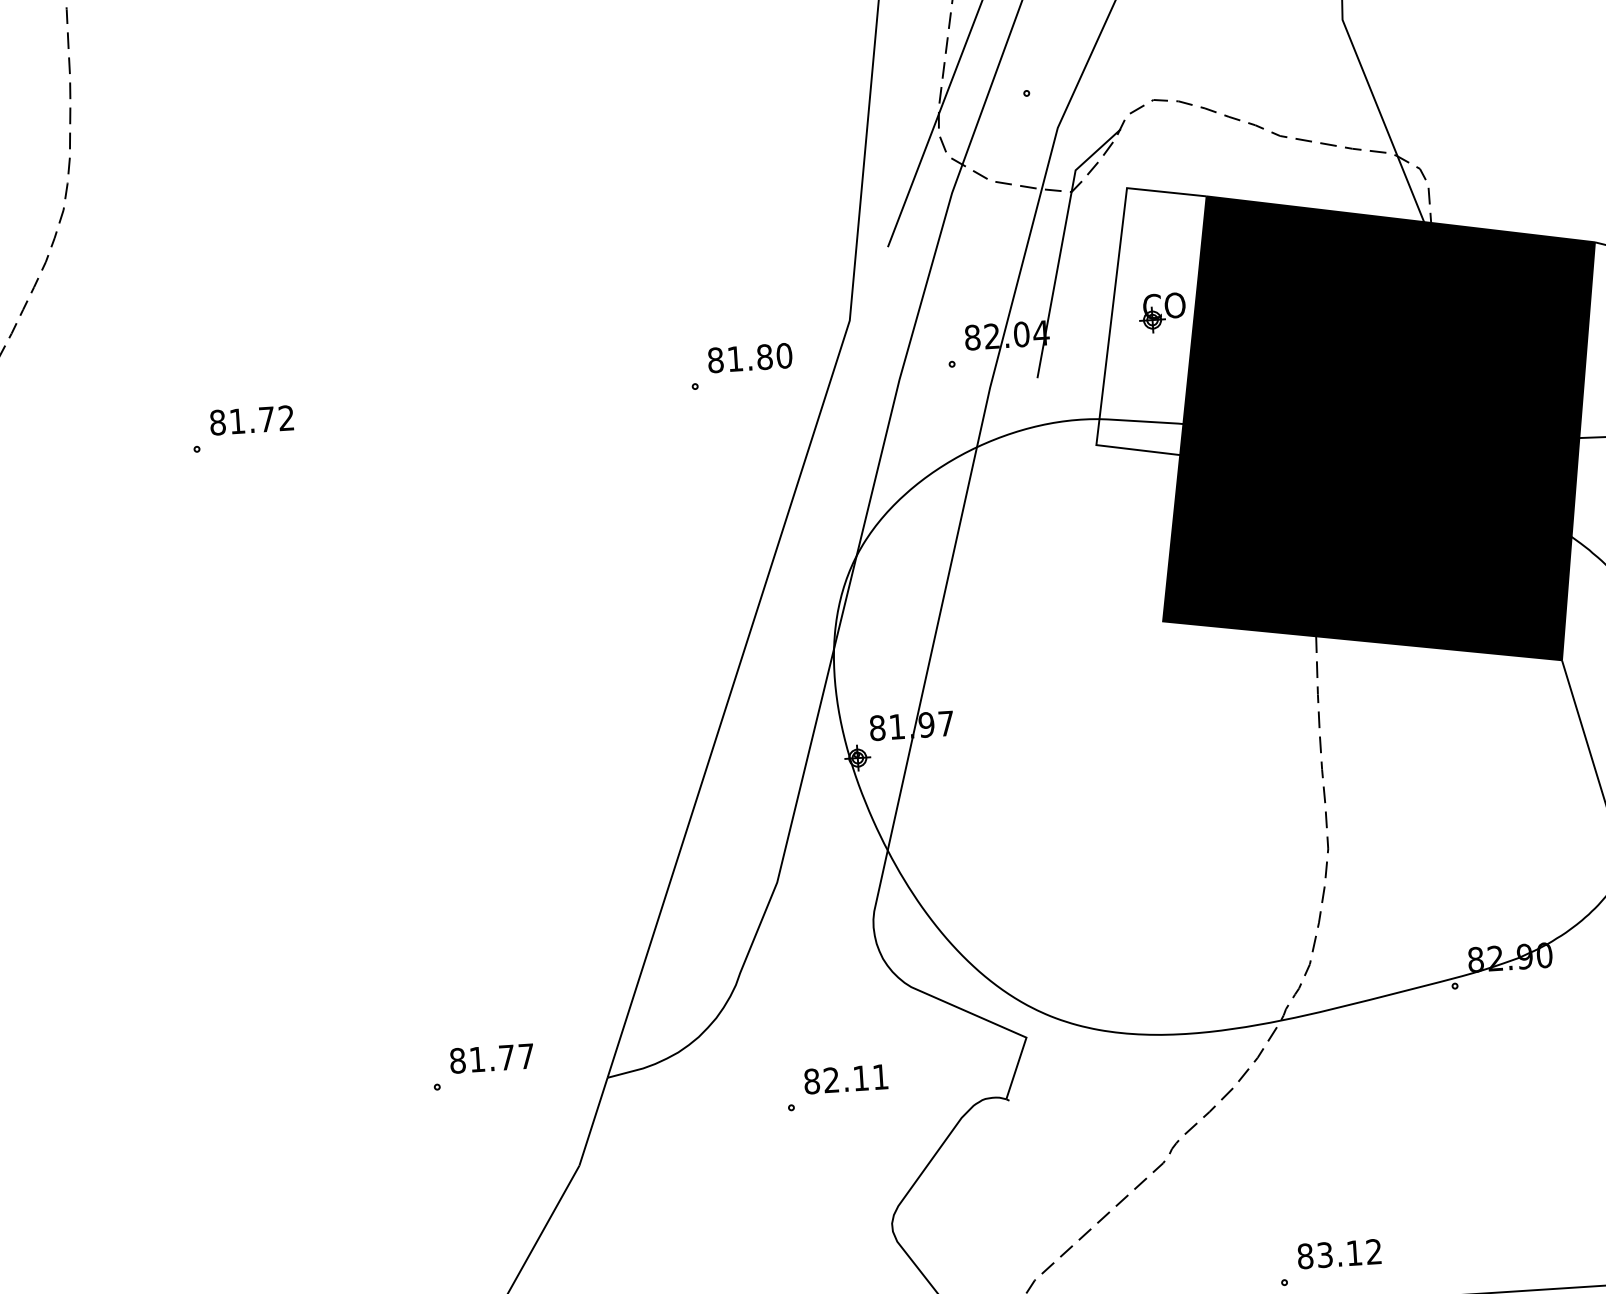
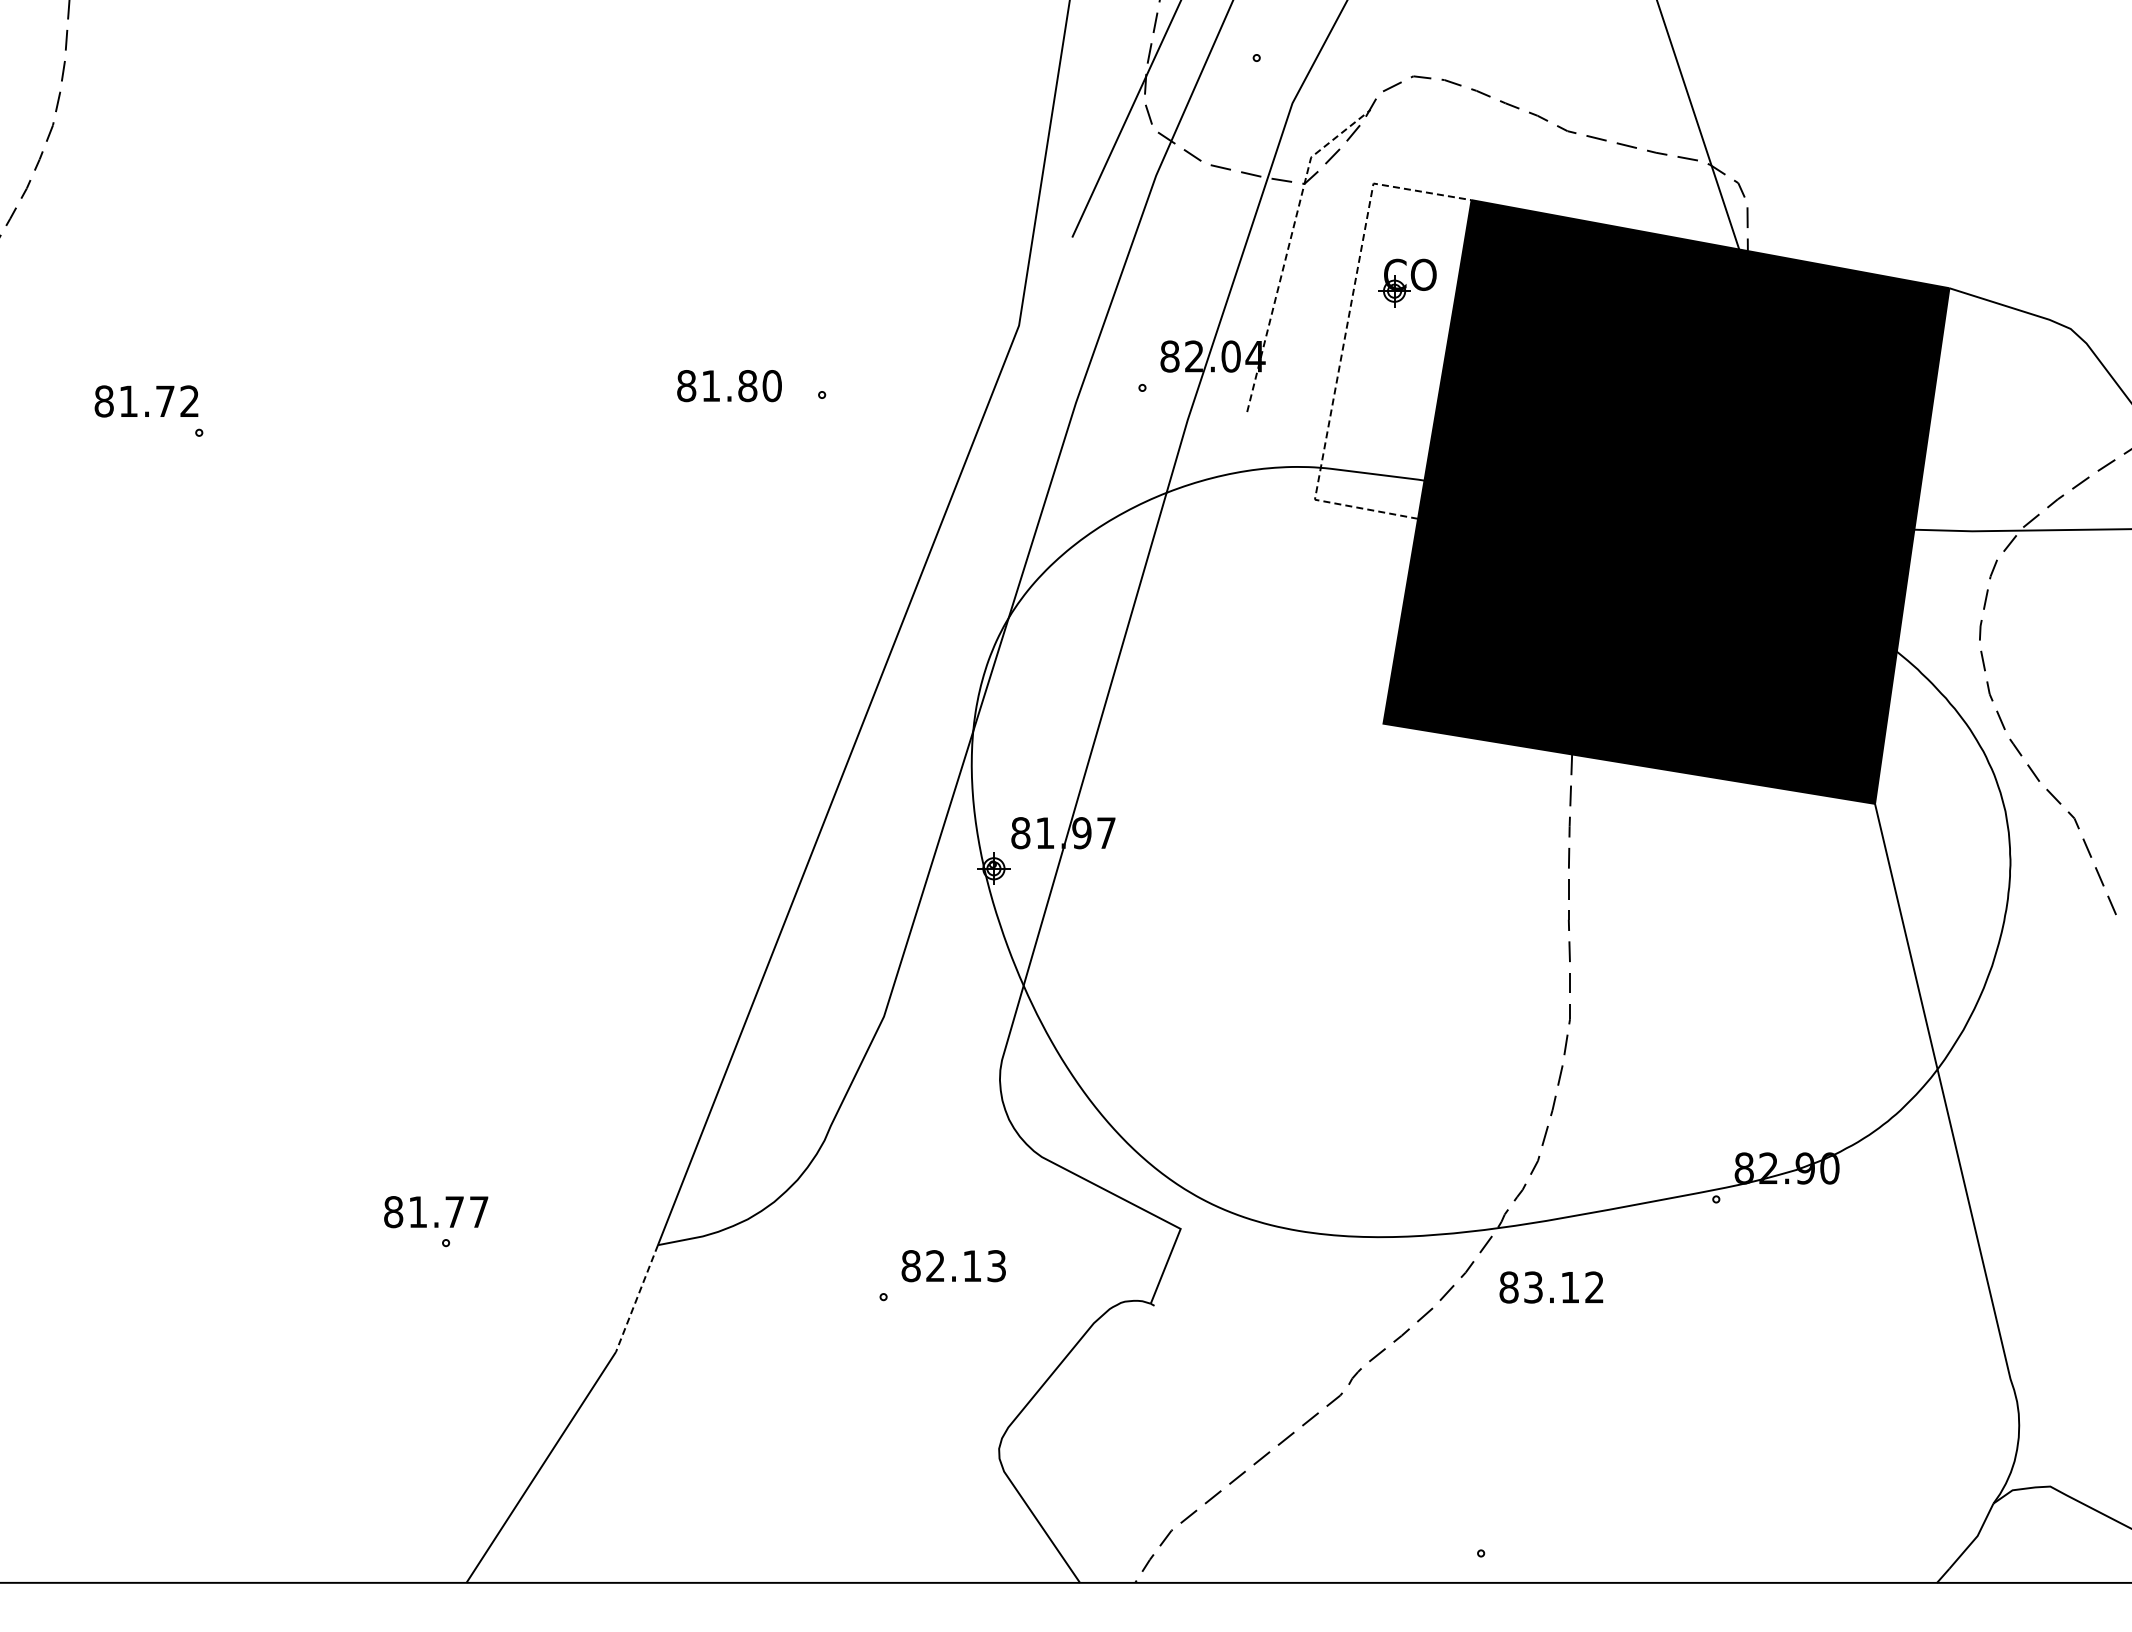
line: (1062, 243) -> (1288, 247), solid -> dashed
part: (1162, 312) -> (1407, 282), moved
line: (1111, 318) -> (1343, 343), solid -> dashed
text: (750, 358) -> (729, 386), moved
text: (251, 420) -> (146, 401), moved
text: (492, 1058) -> (436, 1212), moved
text: (880, 1077) -> (996, 1266), 82.11 -> 82.13
line: (593, 1122) -> (636, 1299), solid -> dashed
text: (1339, 1254) -> (1551, 1287), moved

